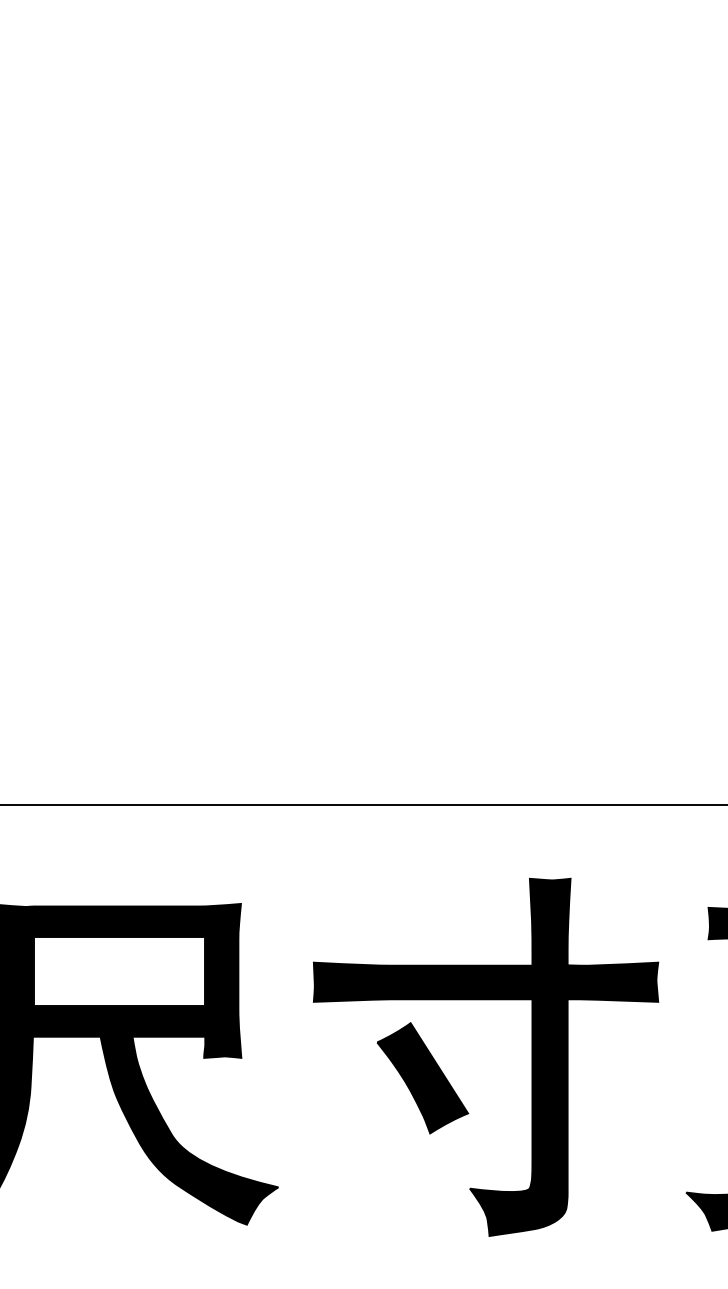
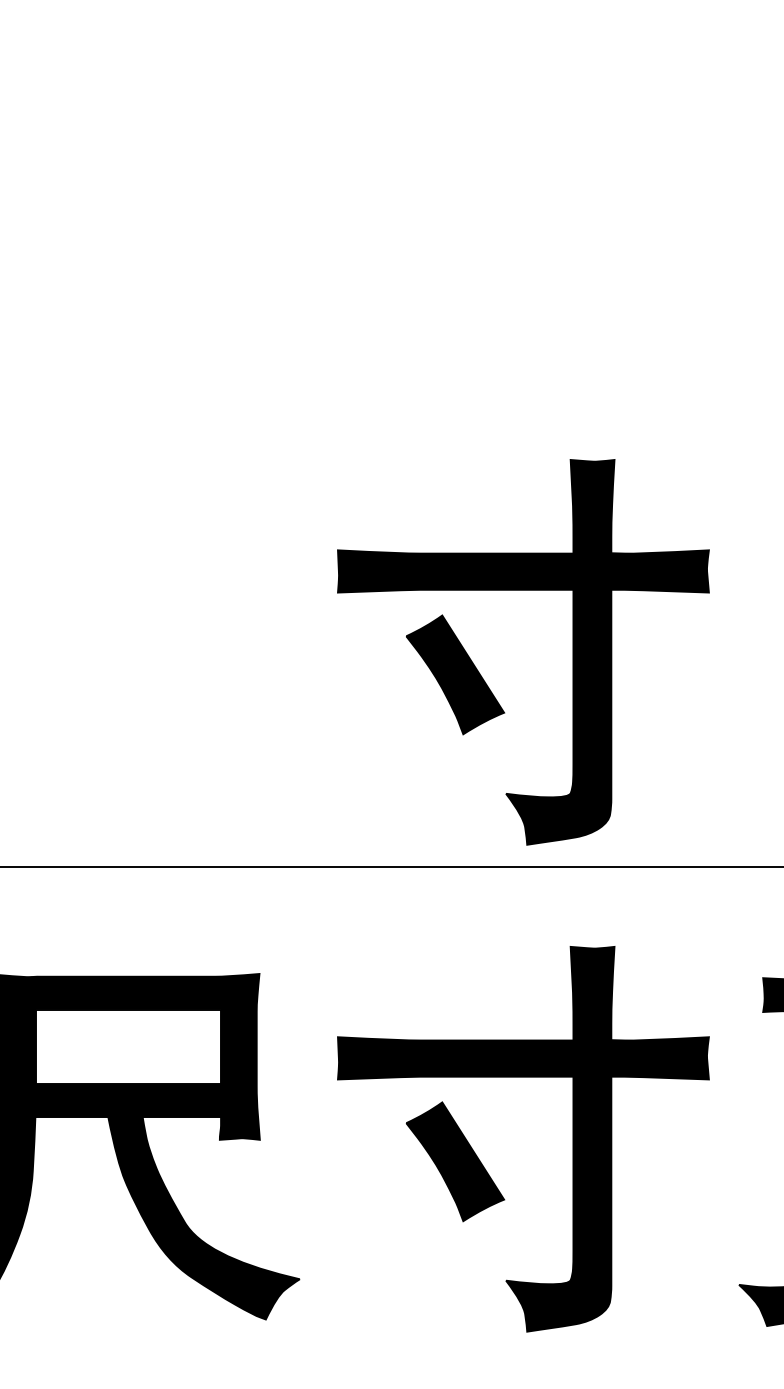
part: (448, 628) -> (483, 677), added

